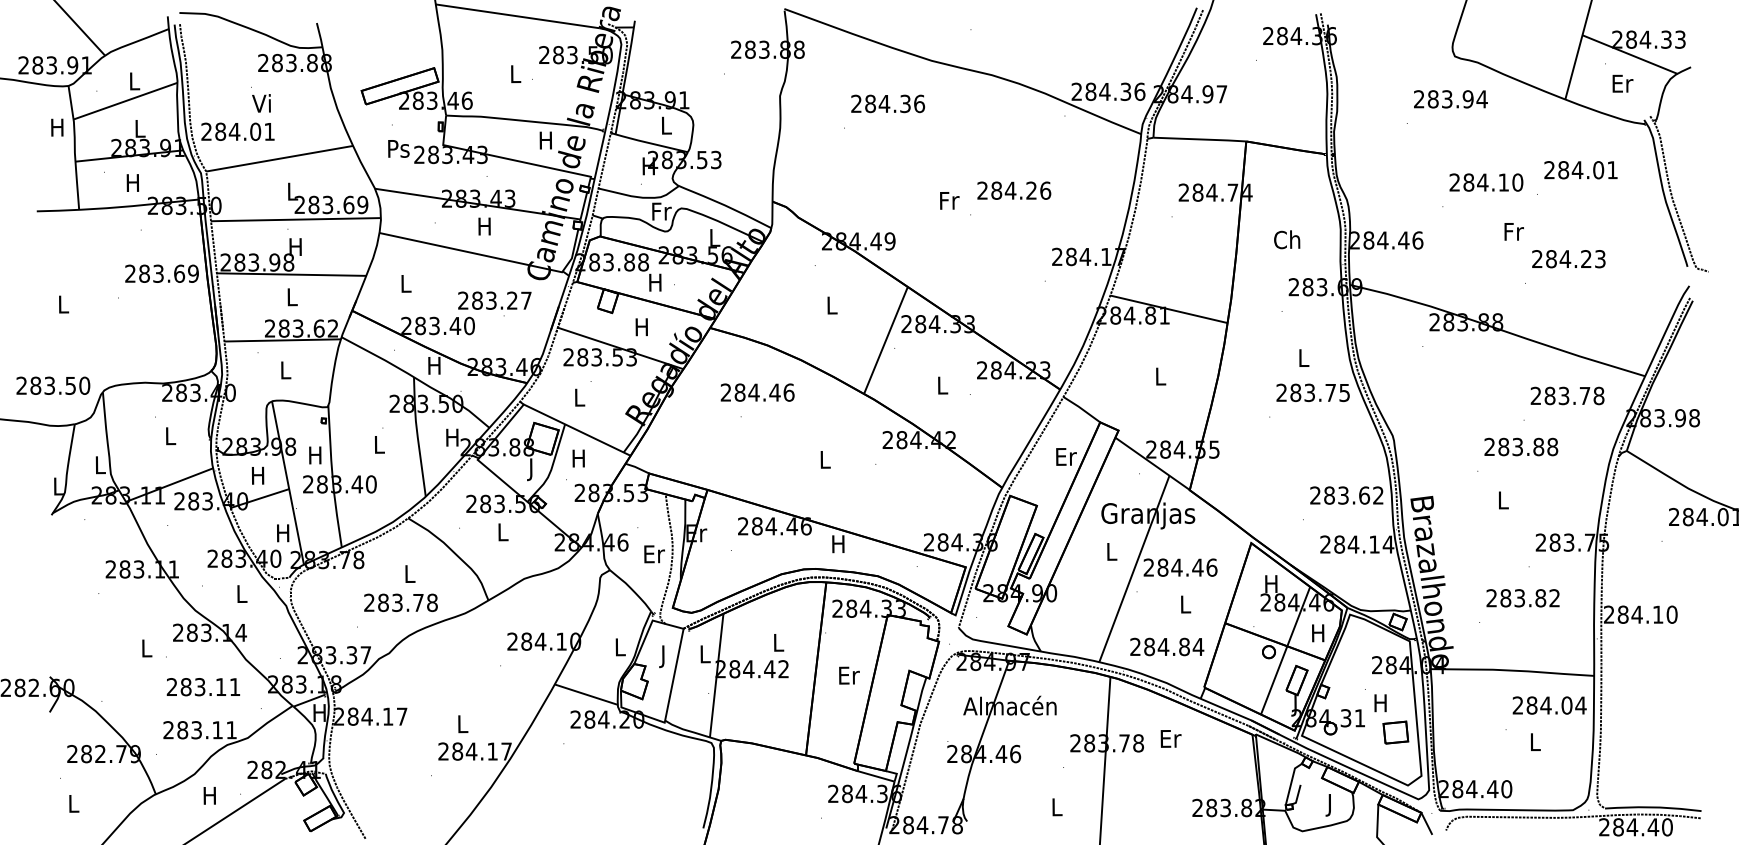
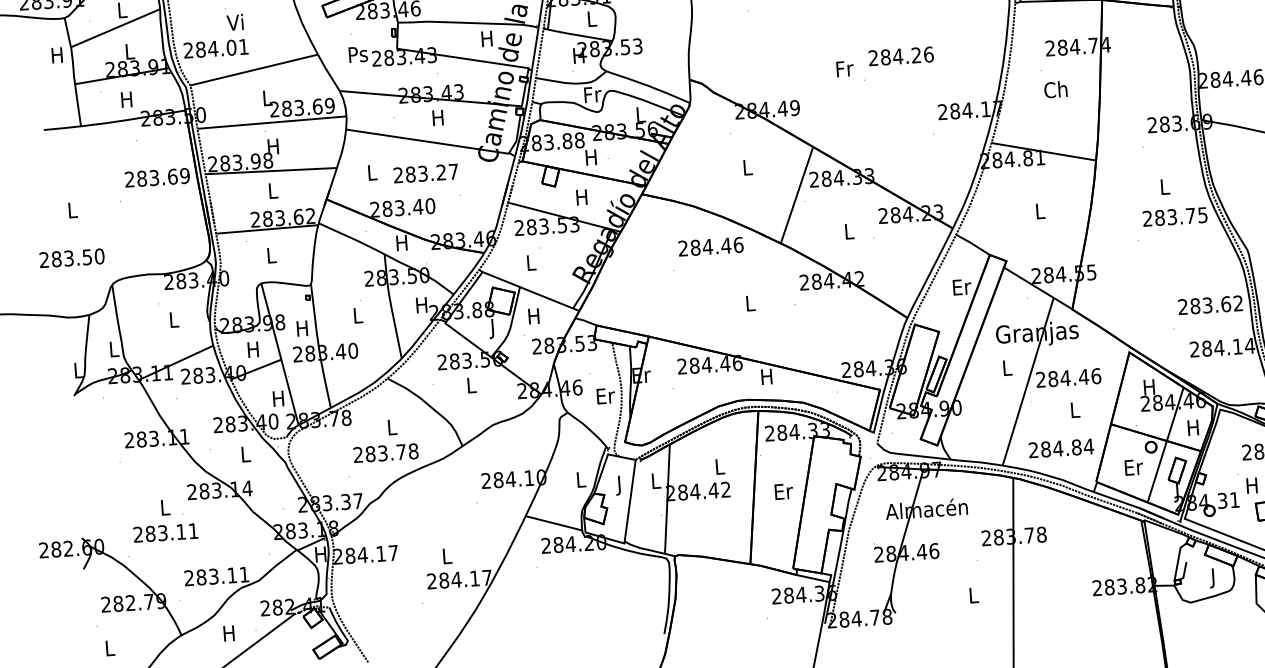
text: (1287, 239) -> (1056, 89), moved
text: (494, 300) -> (425, 173), moved
text: (53, 385) -> (72, 257), moved
text: (757, 392) -> (710, 246), moved
text: (202, 687) -> (164, 533), moved
text: (1170, 738) -> (1133, 467), moved

